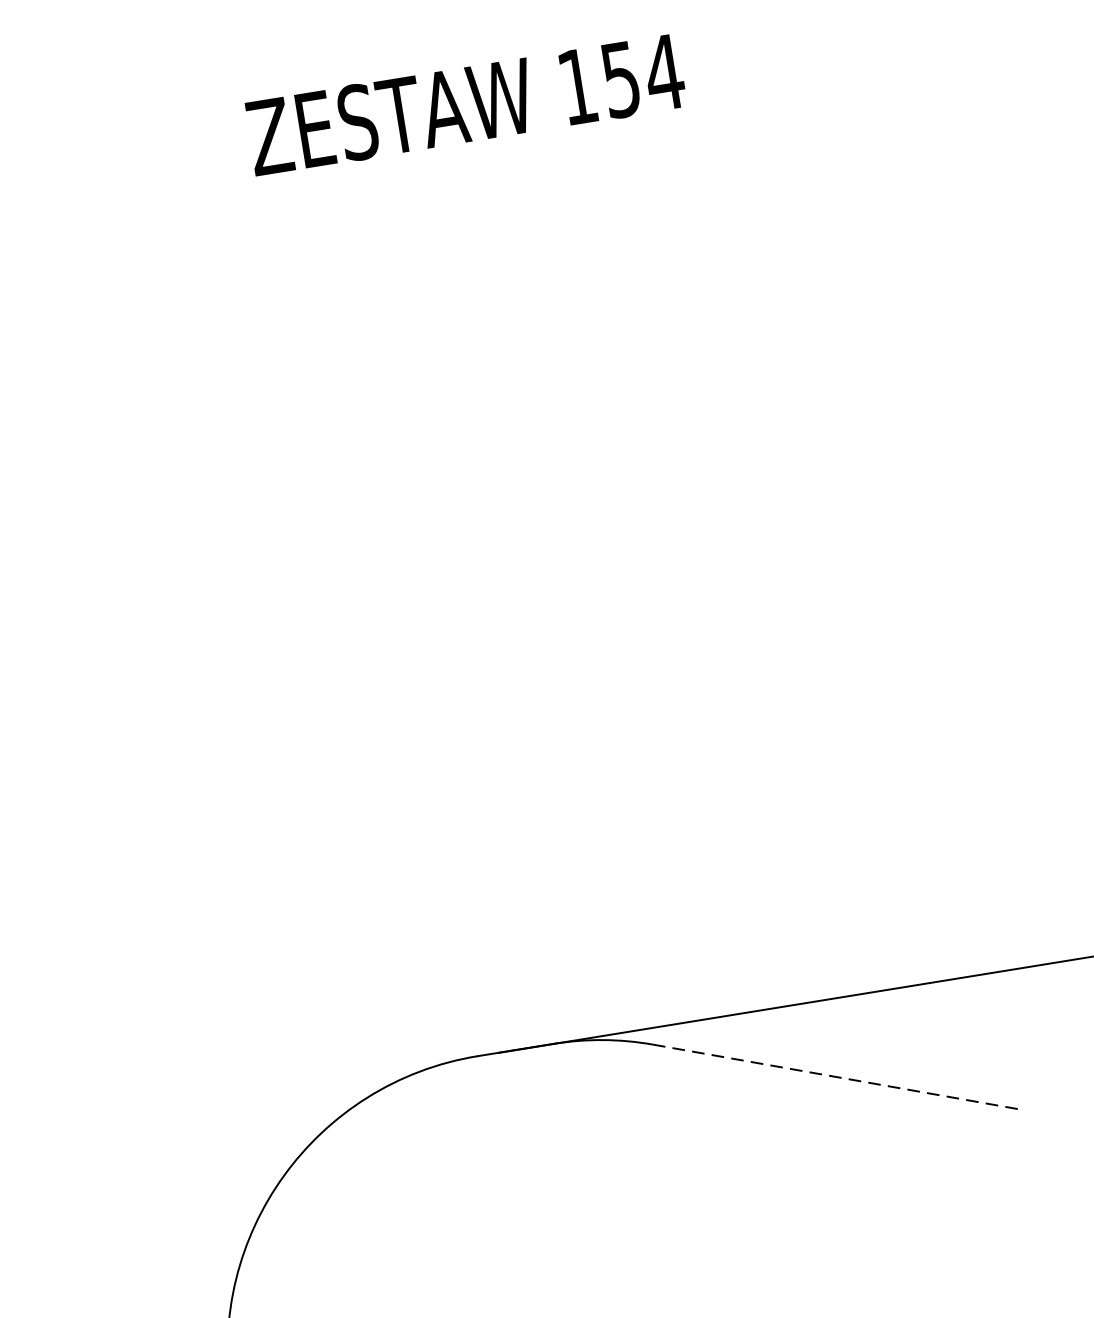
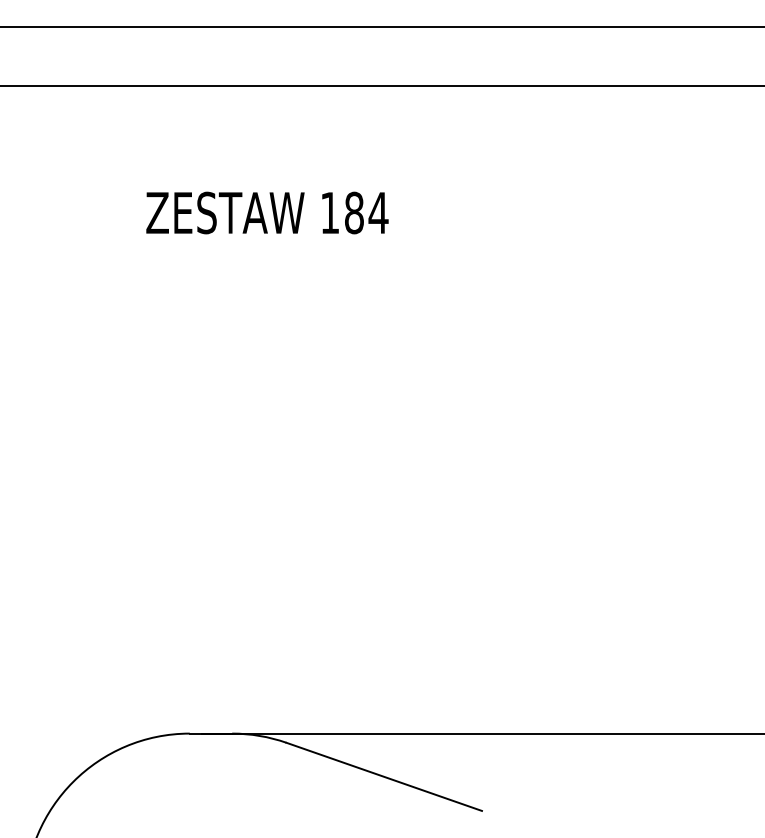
text: (621, 78) -> (354, 212), 154 -> 184
line: (837, 1076) -> (384, 776), dashed -> solid

